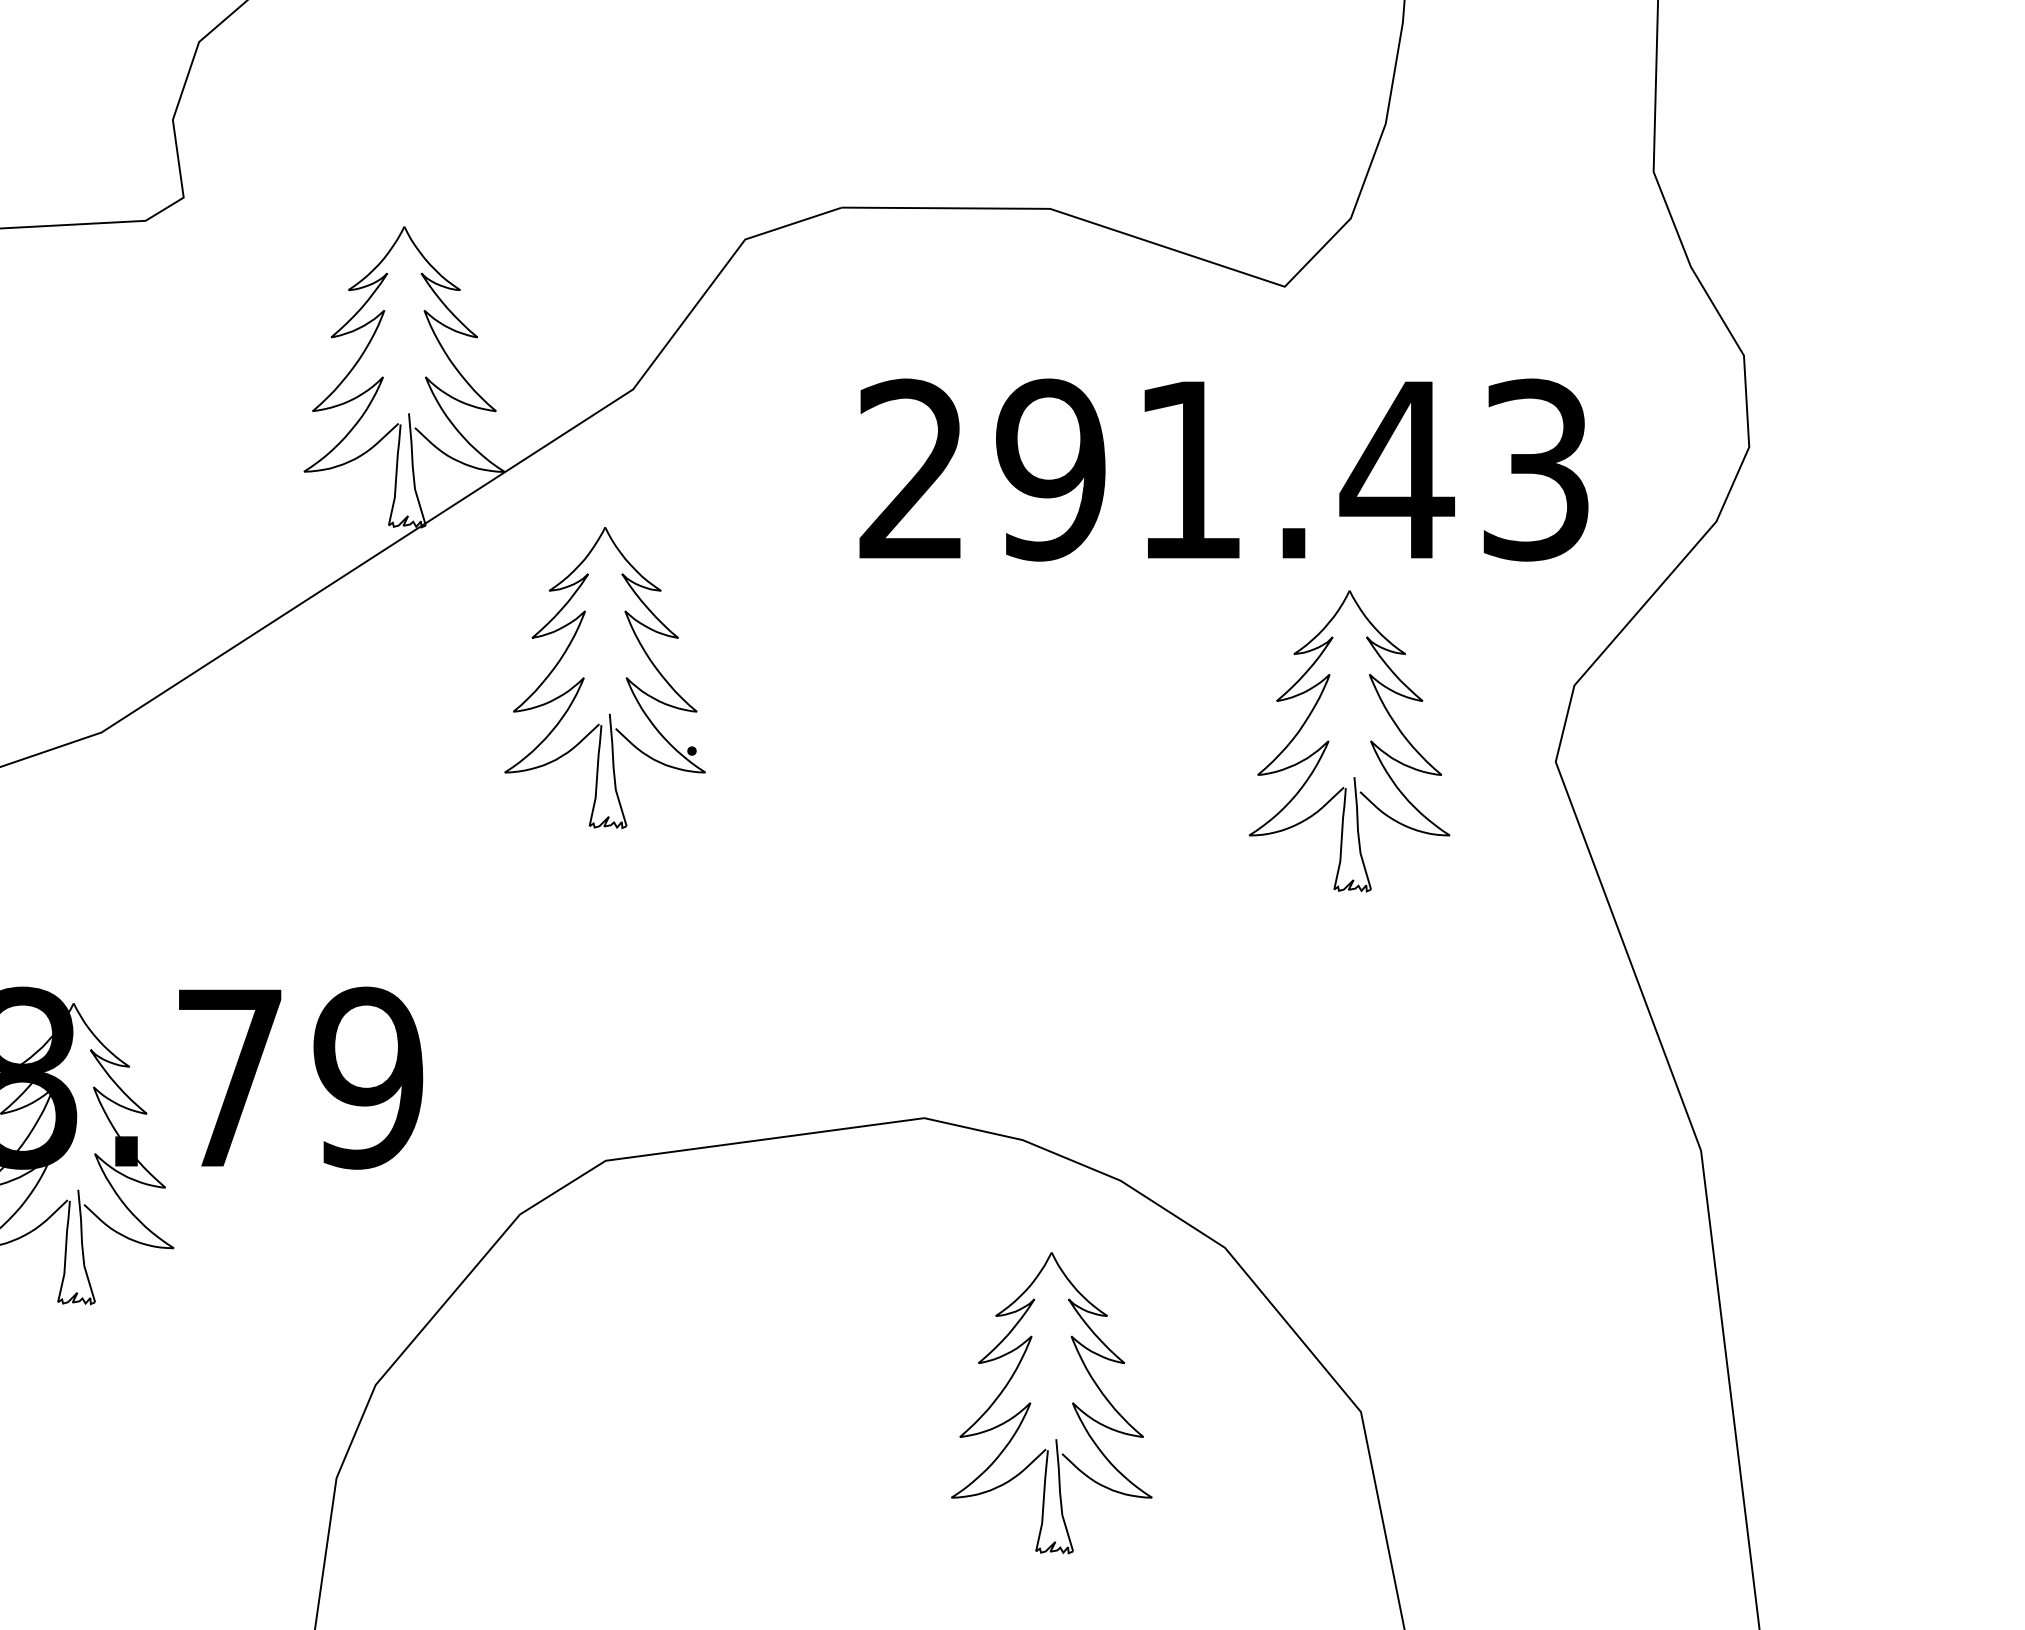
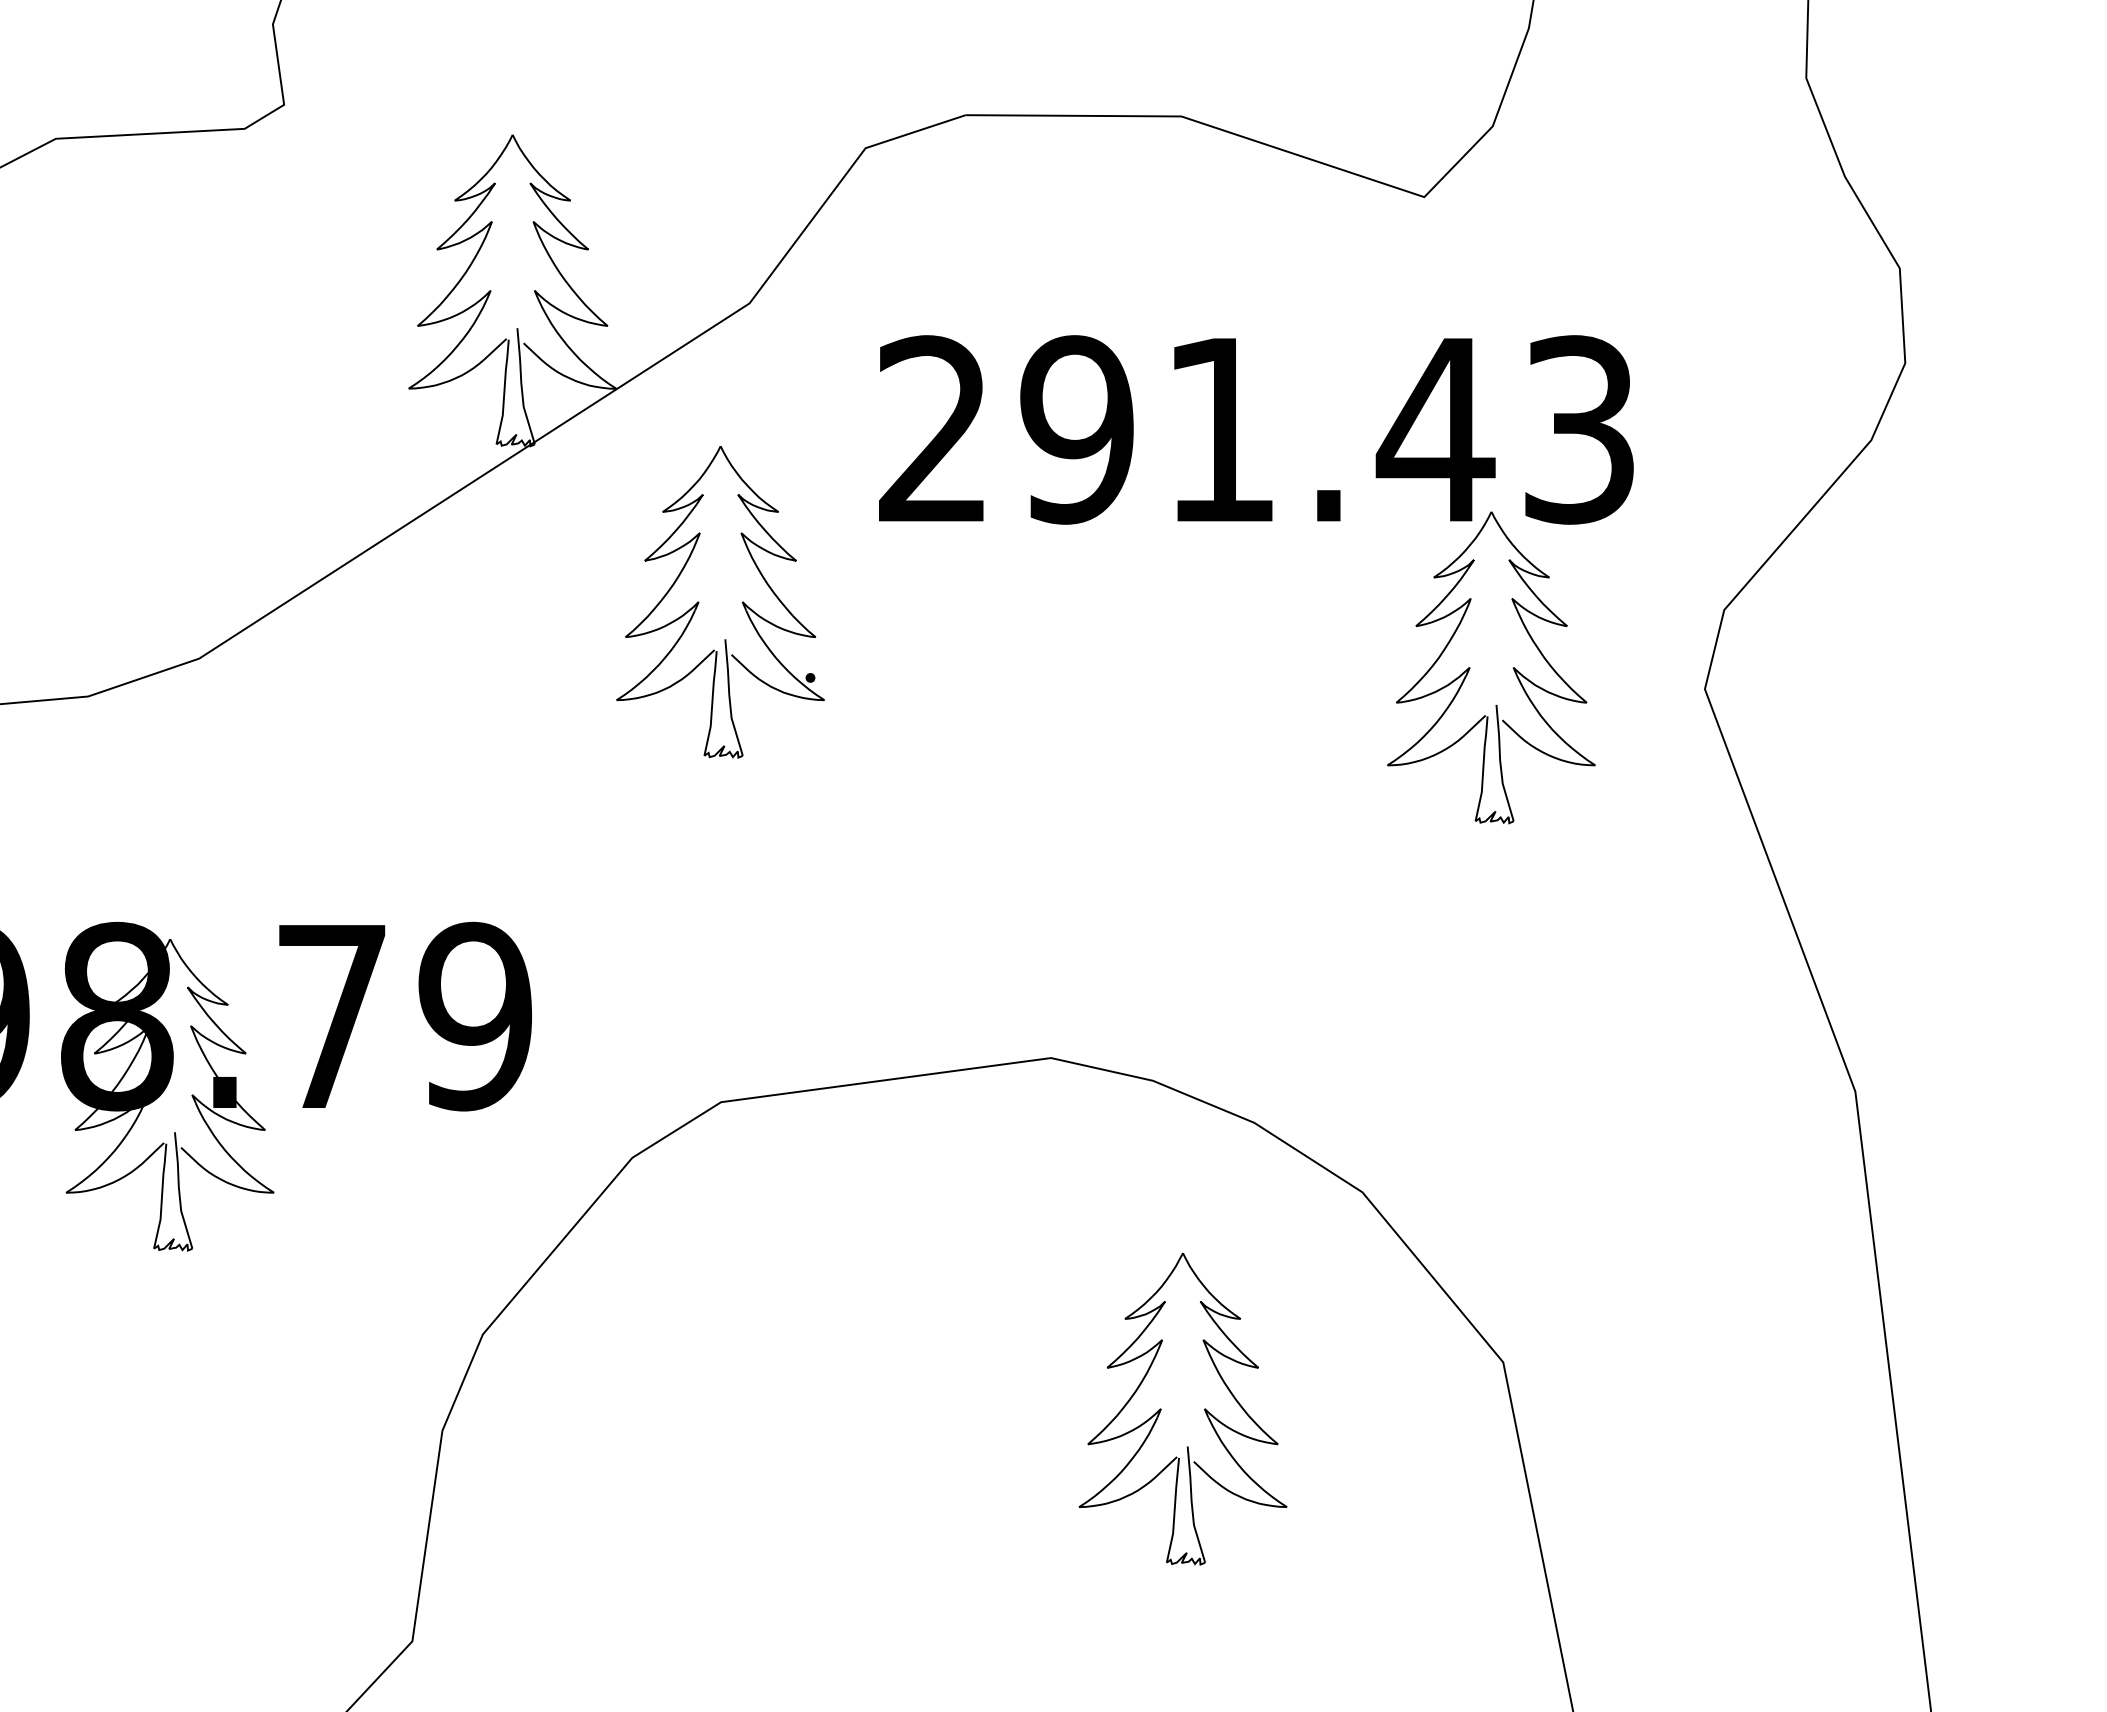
text: (1224, 469) -> (1256, 429), moved
part: (1030, 1403) -> (1161, 1409), moved

